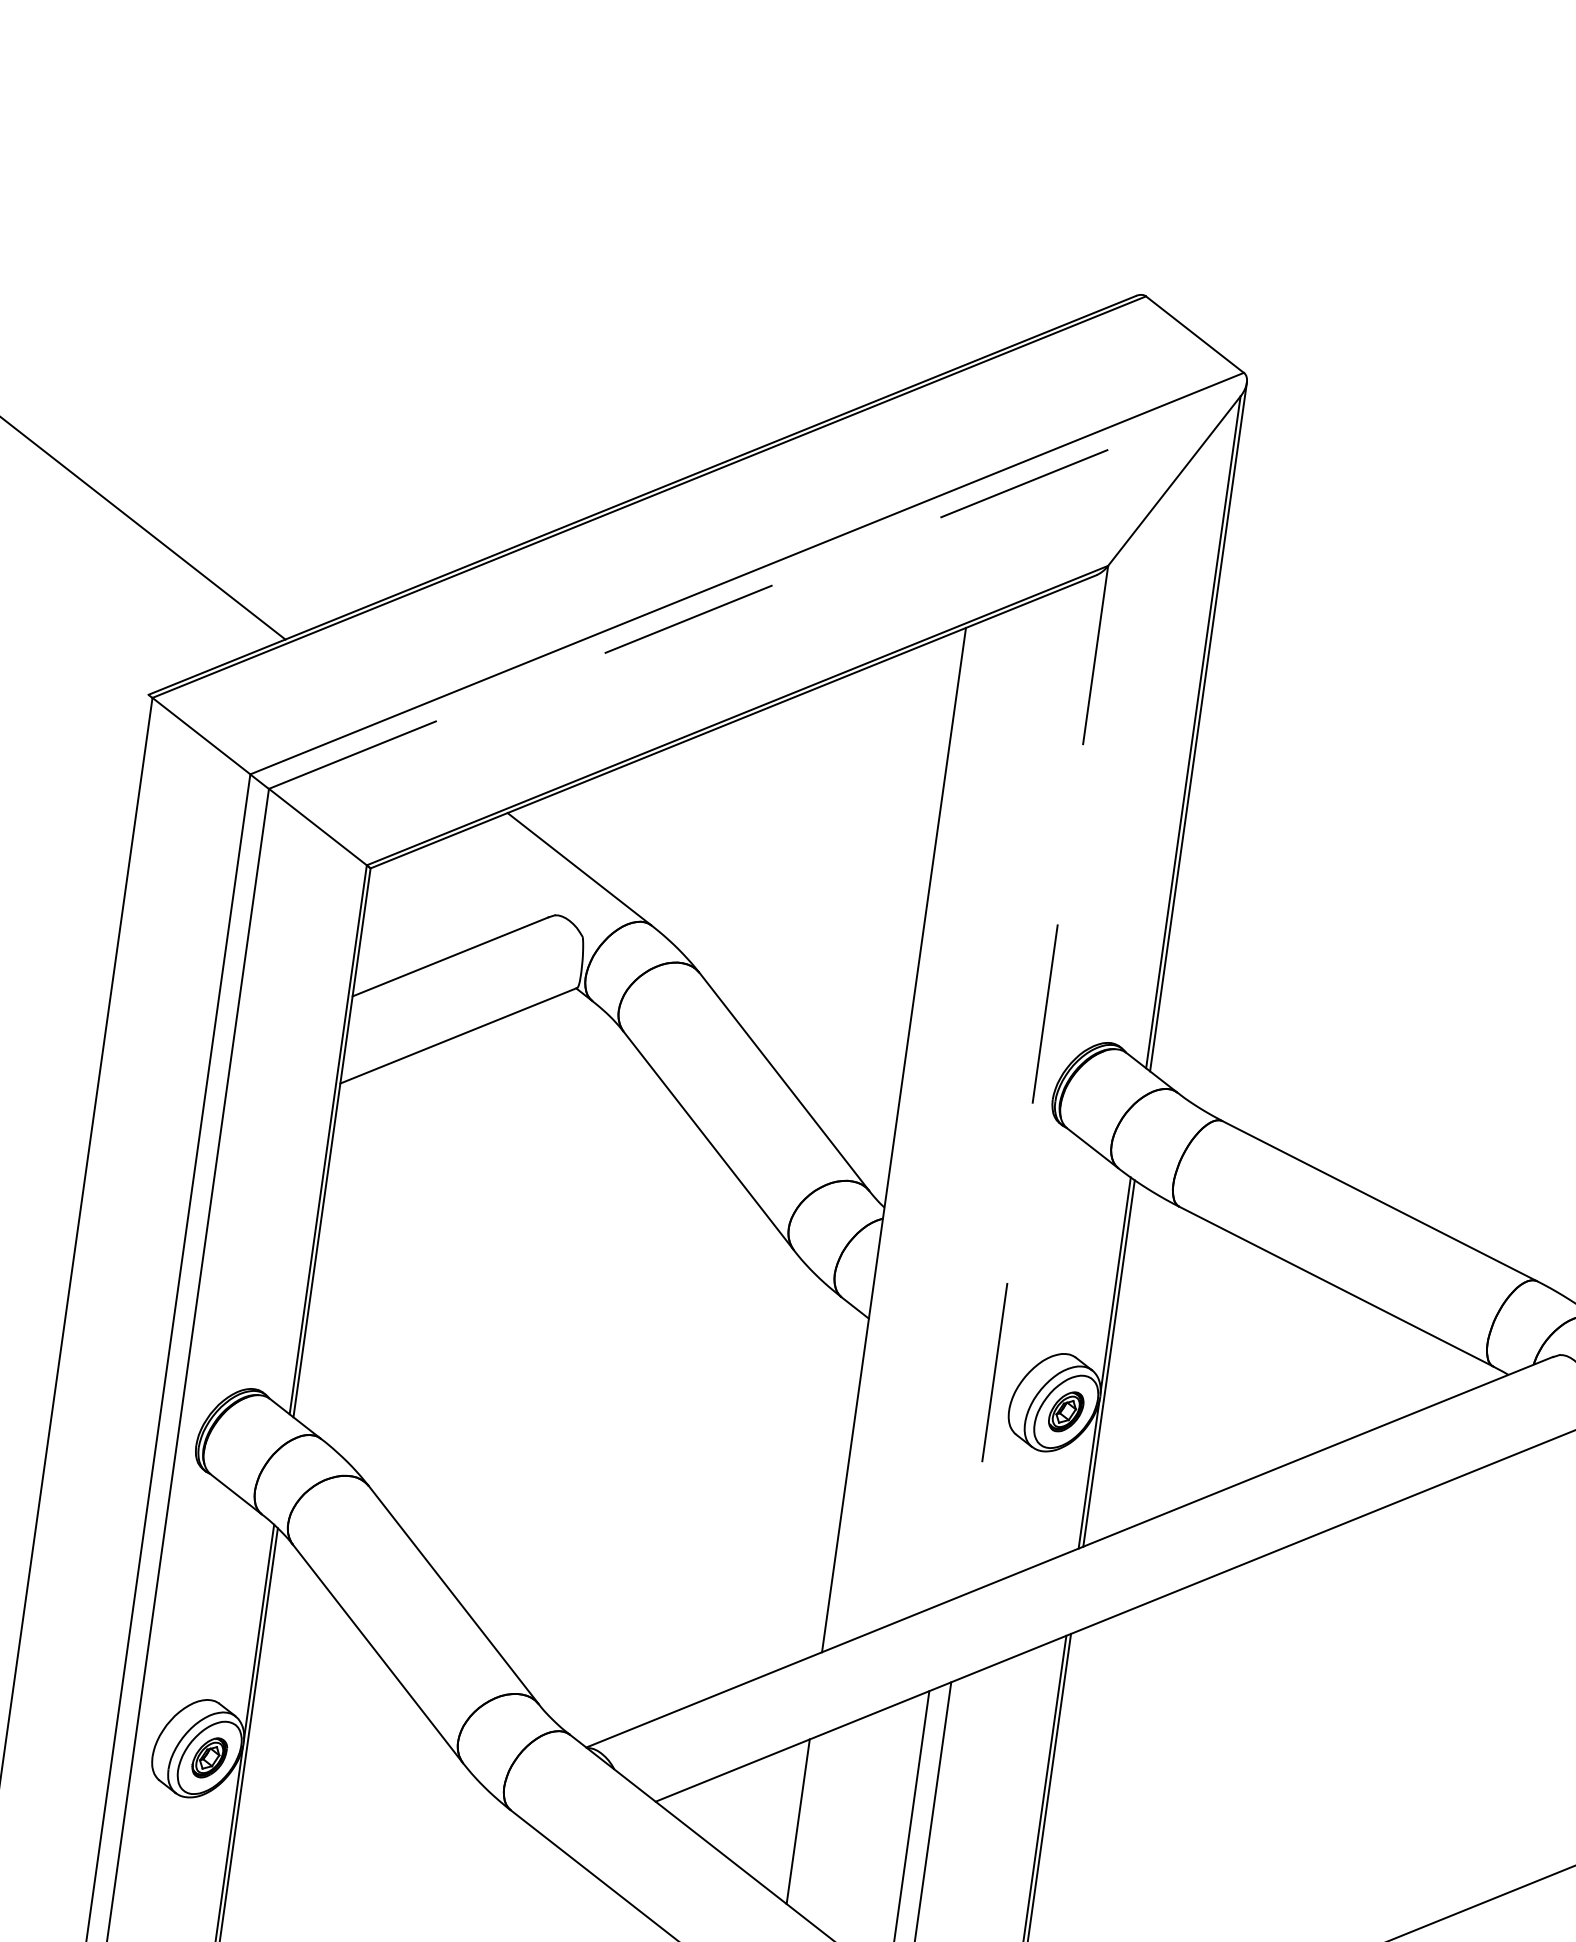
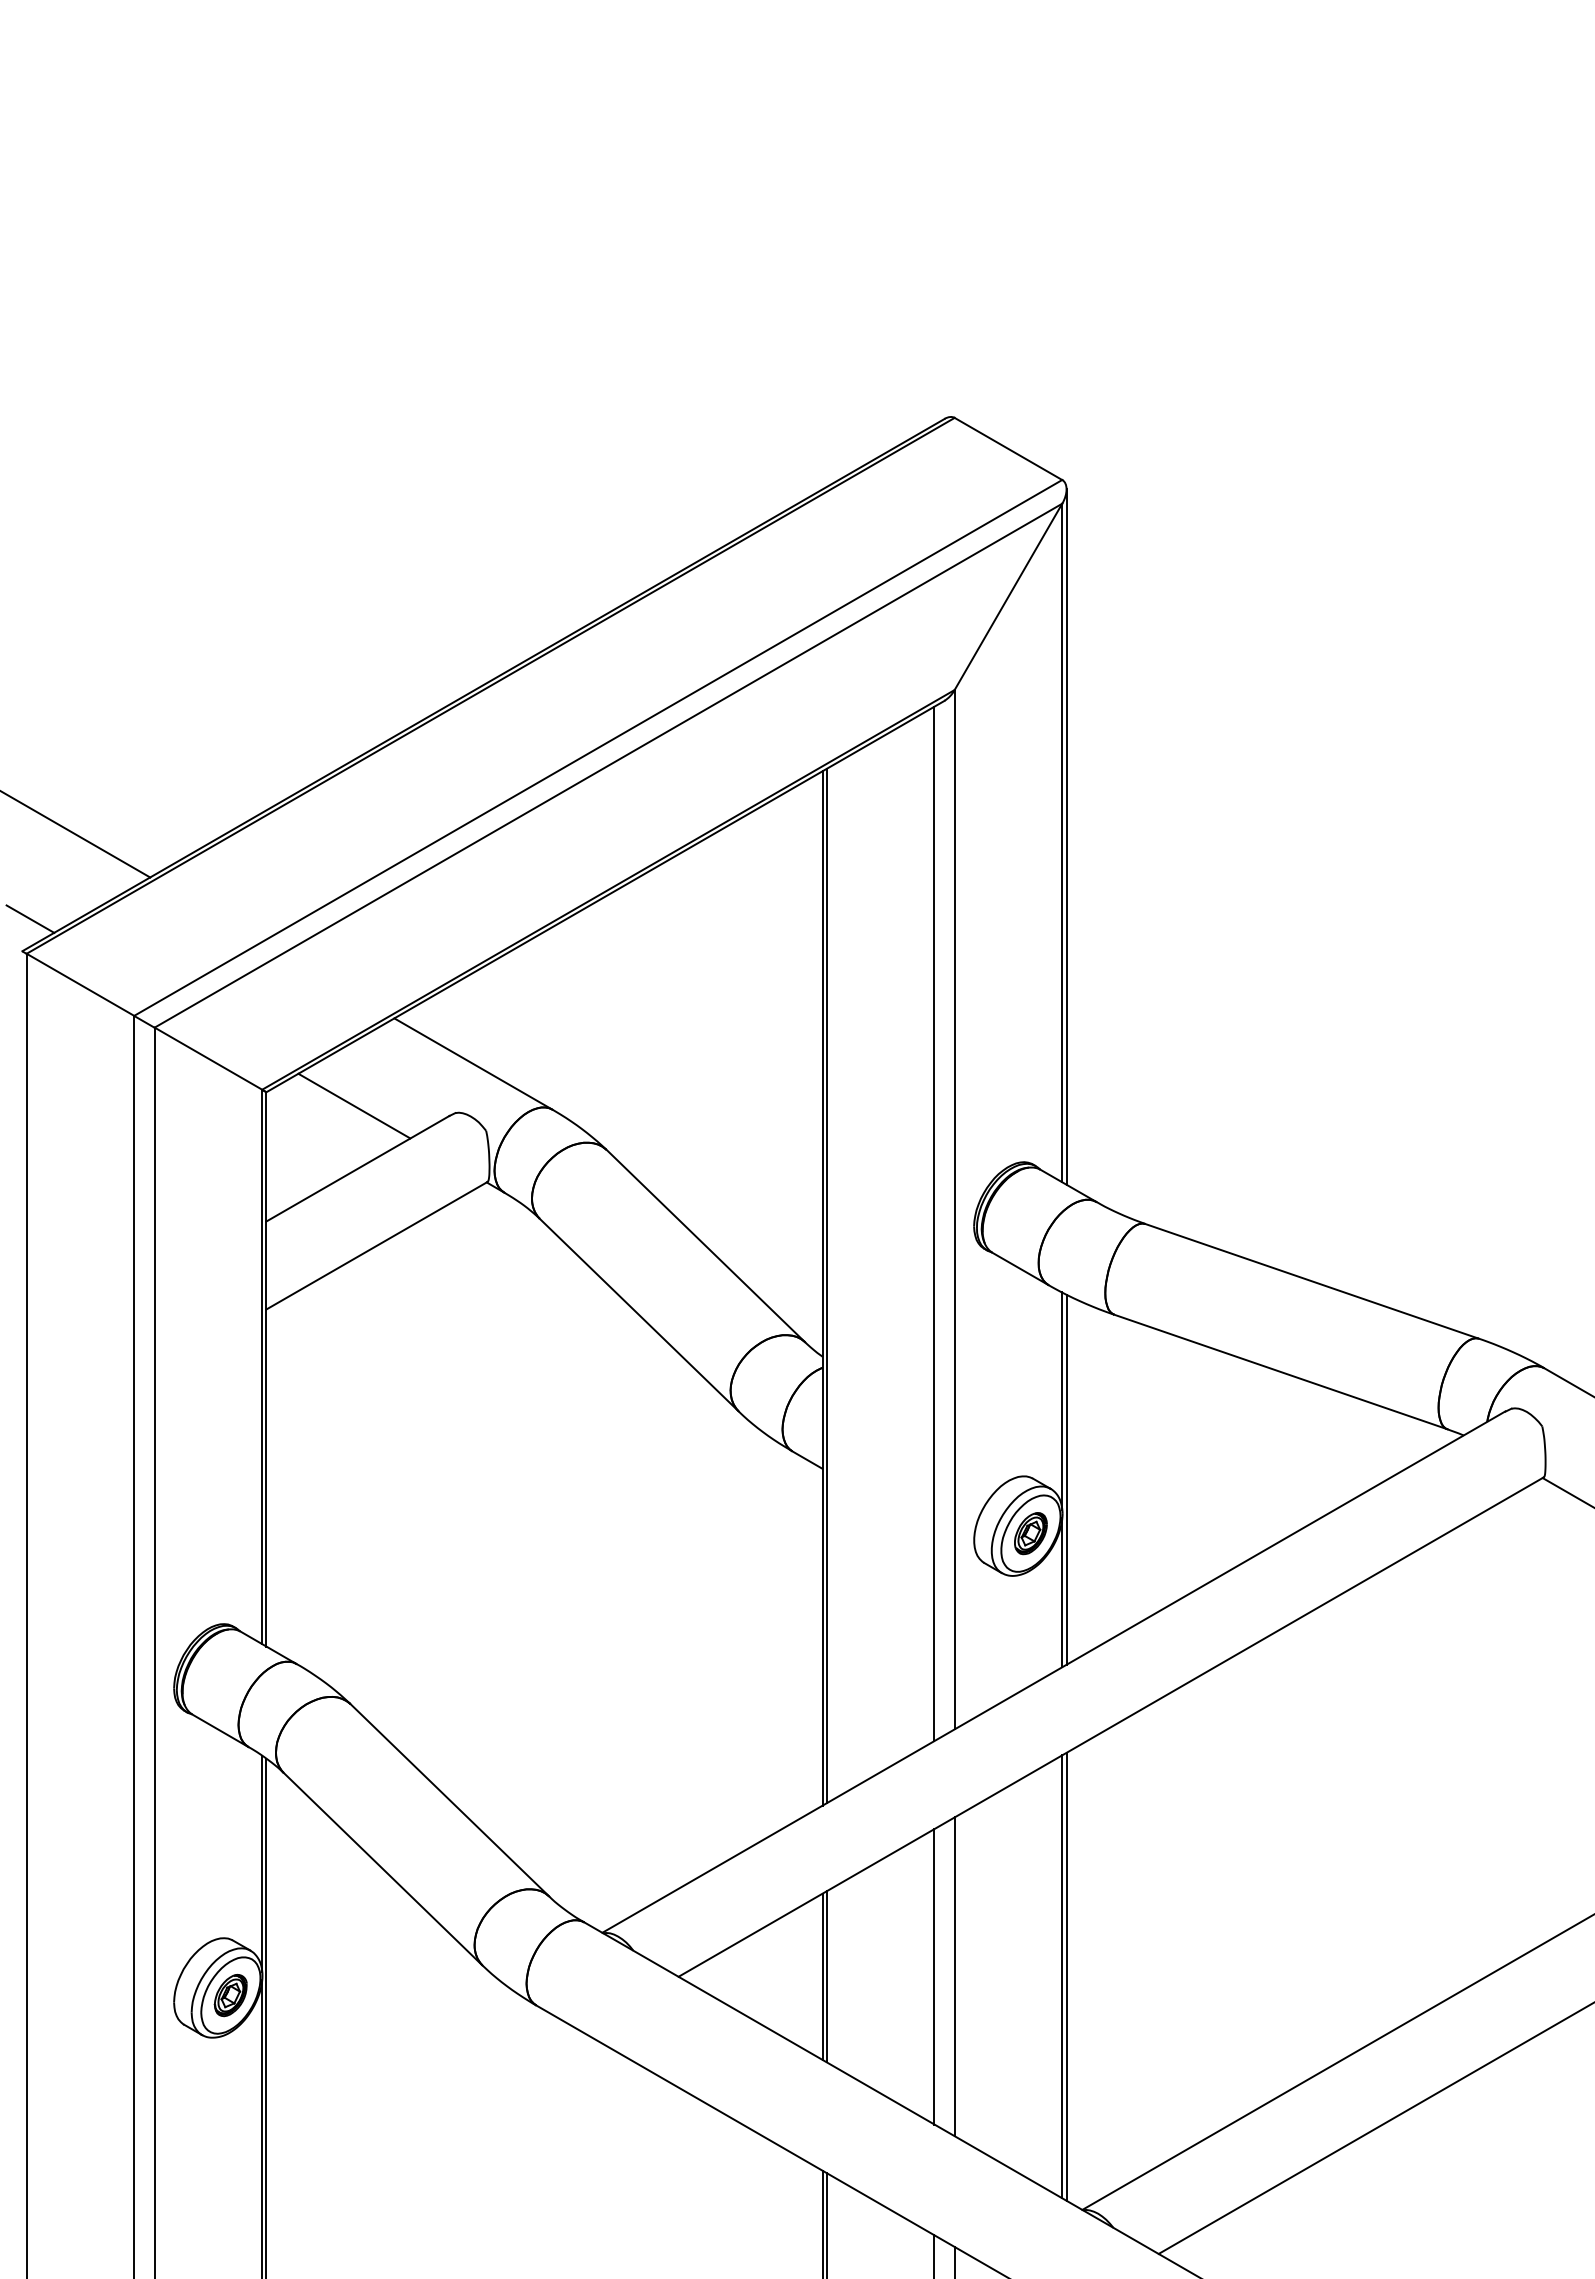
line: (754, 592) -> (608, 765), dashed -> solid
line: (161, 663) -> (30, 918), added
line: (456, 893) -> (354, 1105), added
line: (1035, 1080) -> (954, 1209), dashed -> solid
line: (1013, 1091) -> (934, 1223), added
line: (898, 1137) -> (826, 1285), added
line: (802, 1821) -> (826, 1976), added

